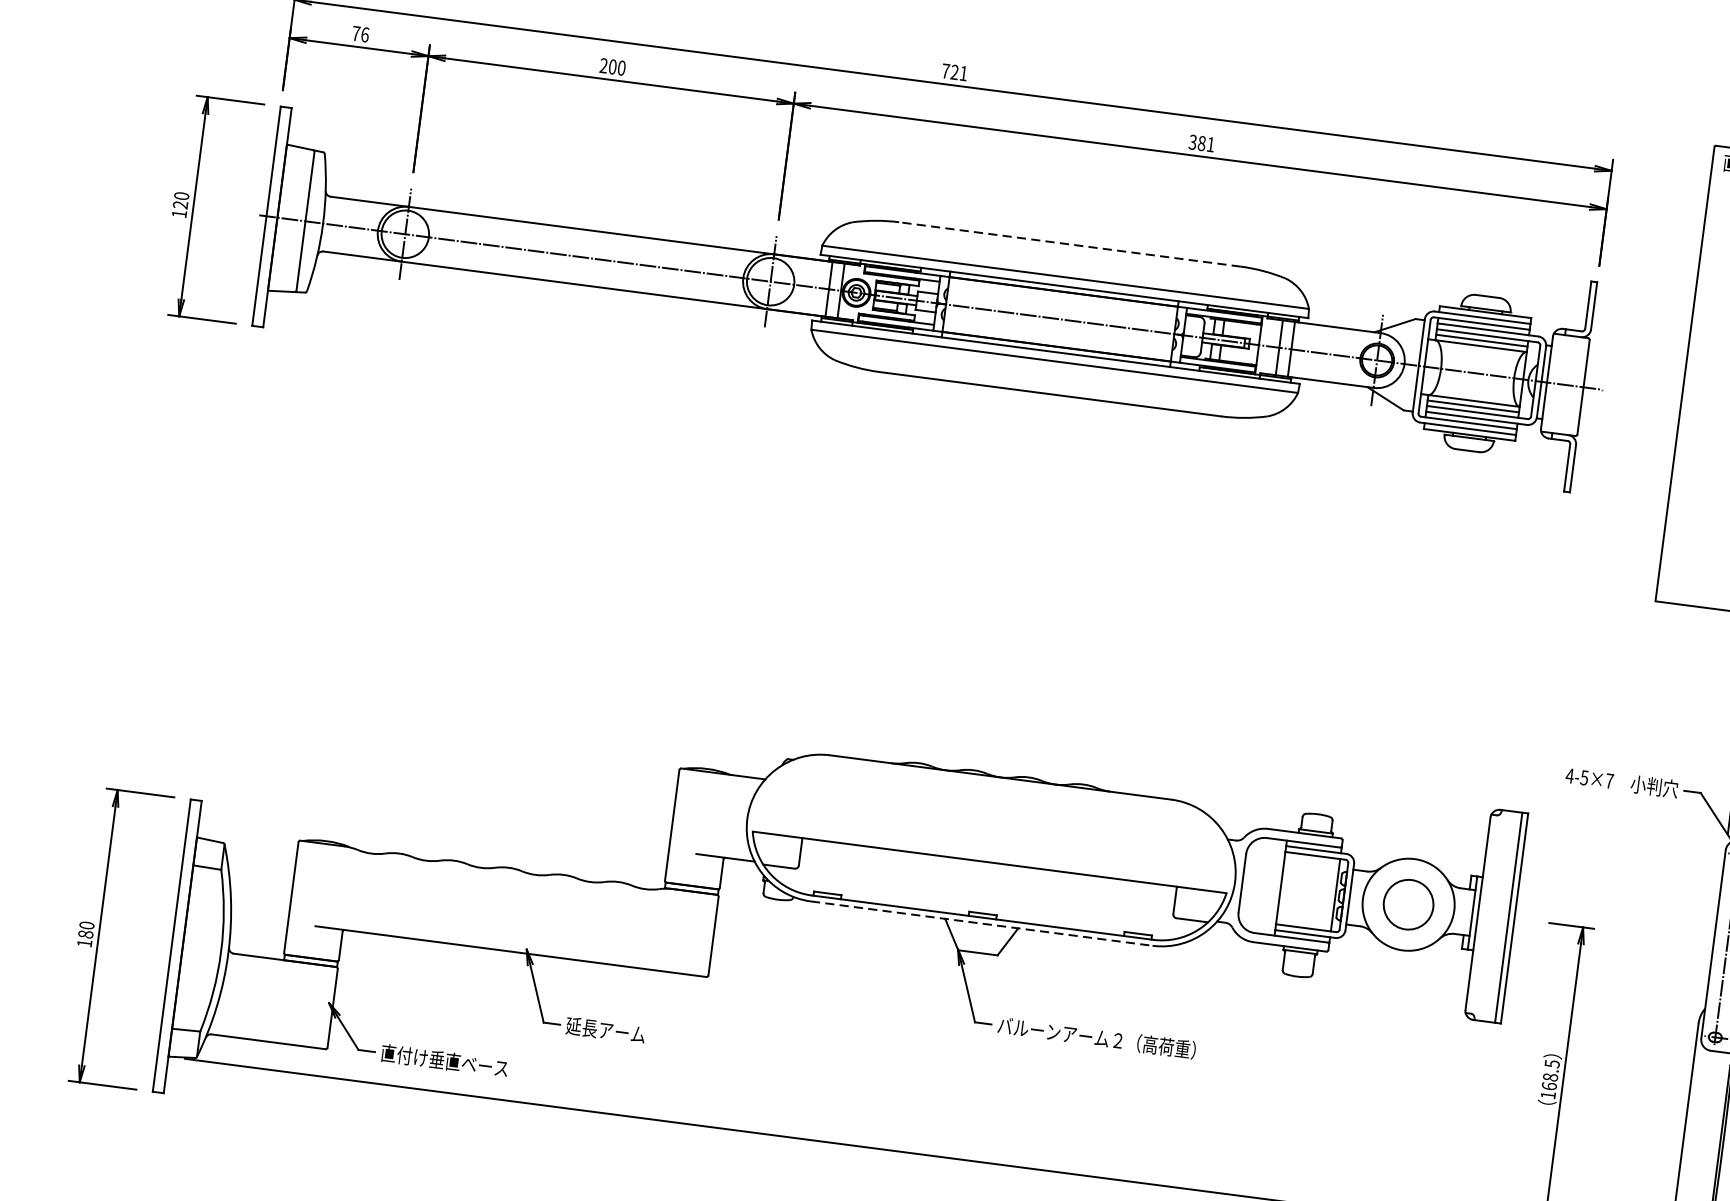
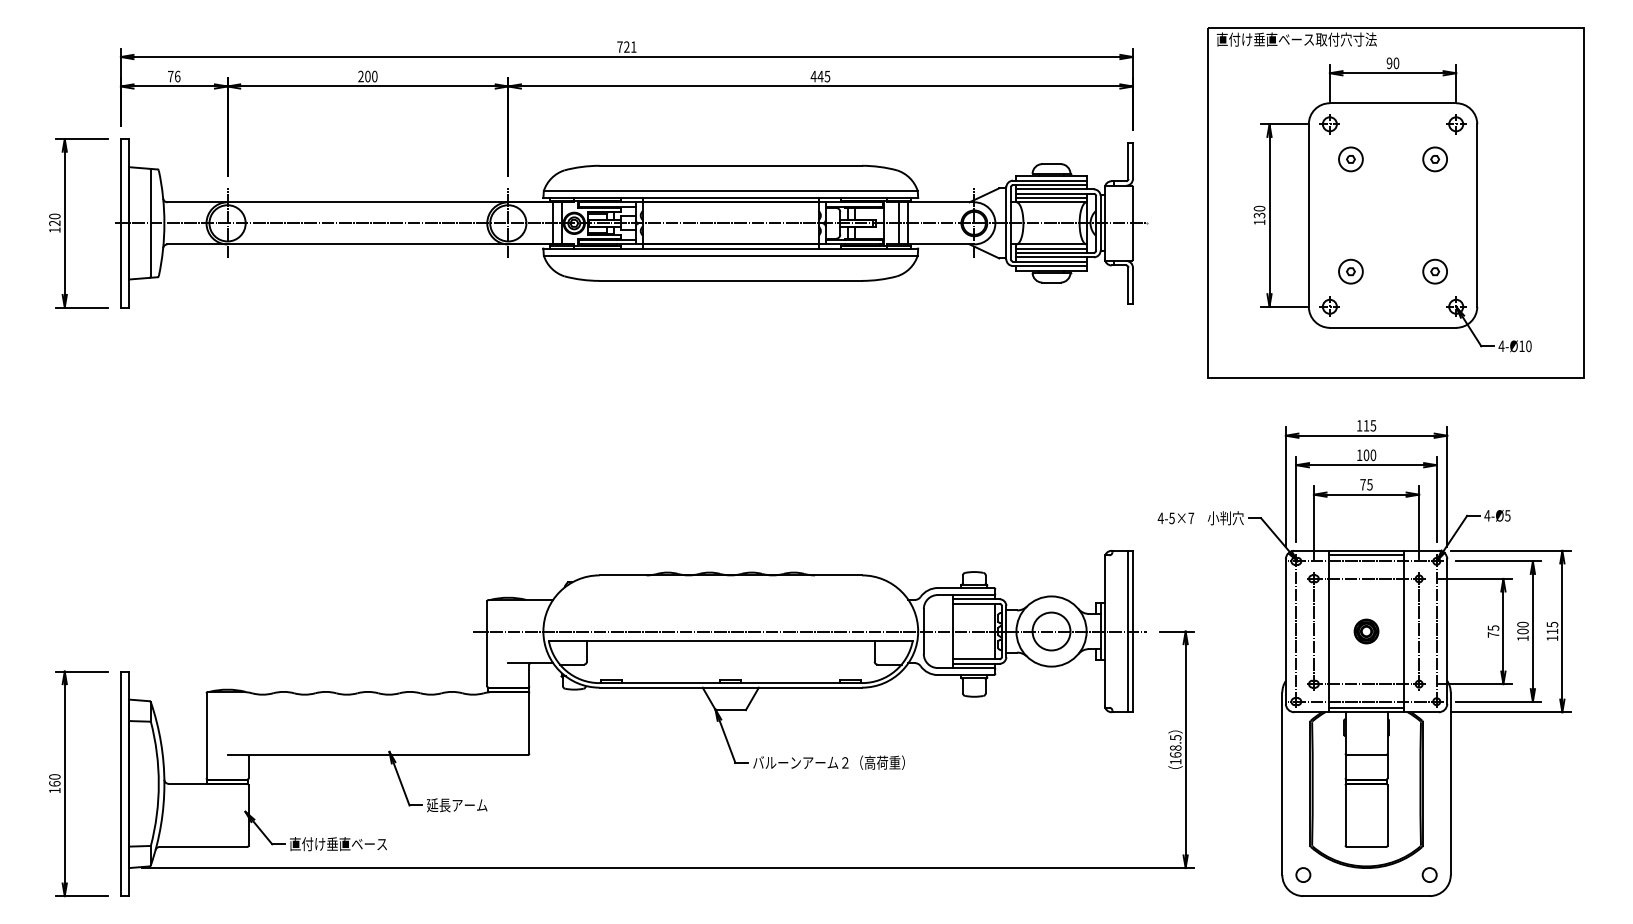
text: (1201, 143) -> (820, 76), 381 -> 445
line: (1069, 243) -> (730, 165), dashed -> solid
line: (1093, 863) -> (809, 631), added
line: (982, 923) -> (731, 687), dashed -> solid
text: (85, 933) -> (54, 783), 180 -> 160

